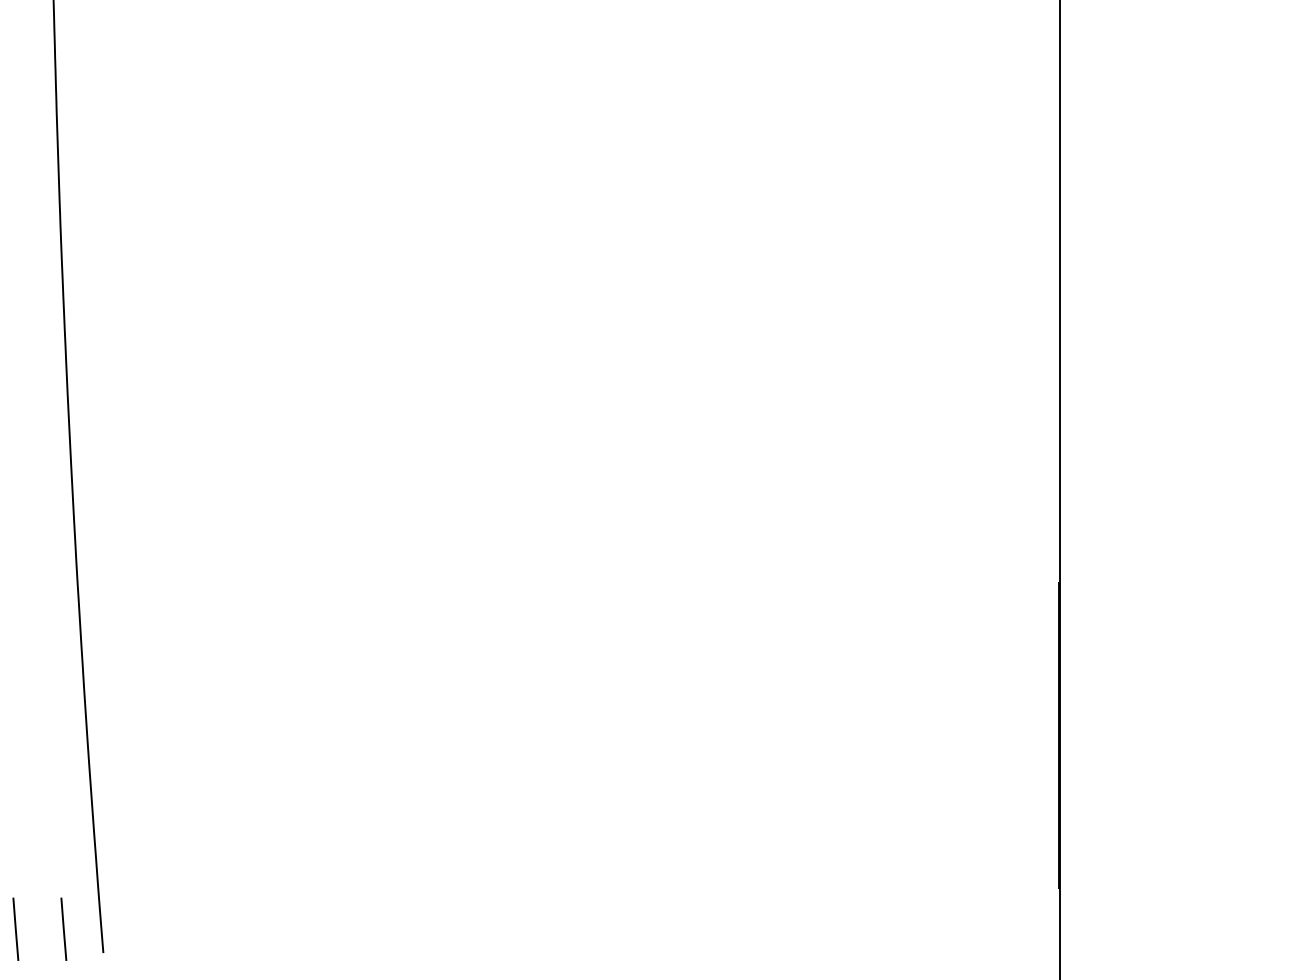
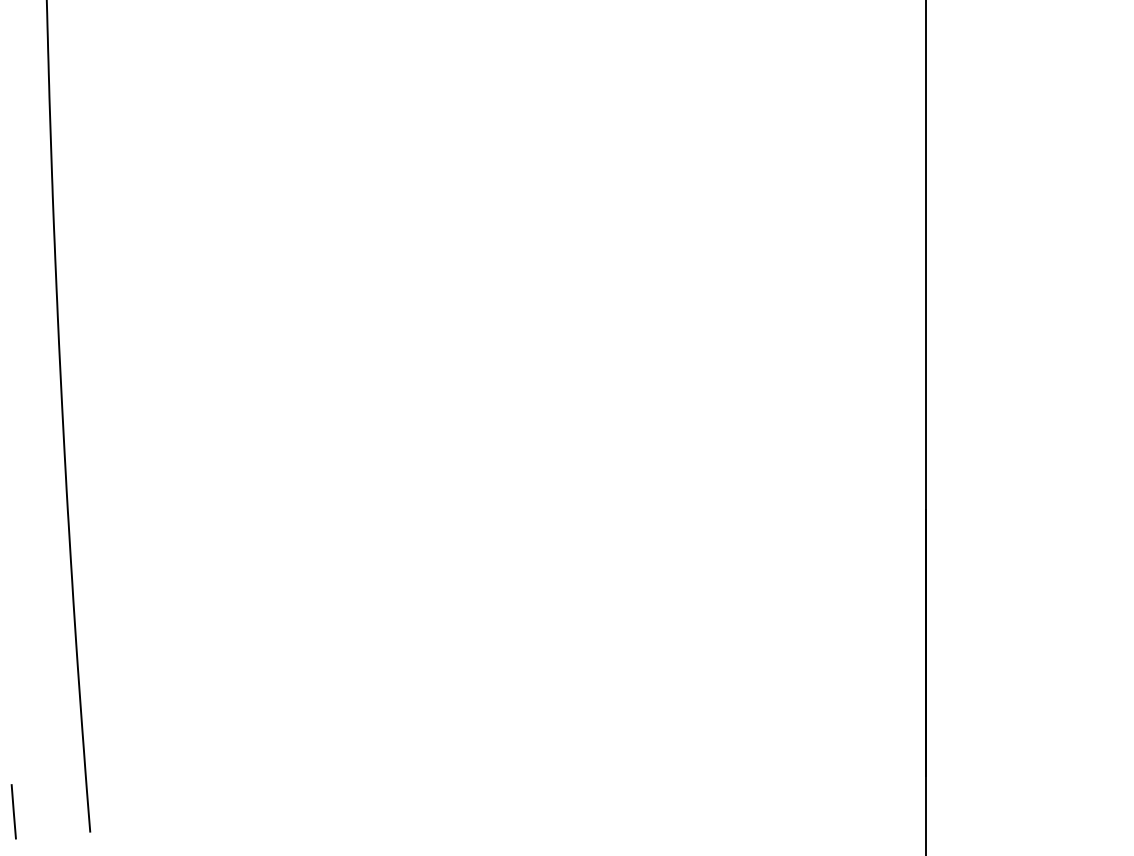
line: (63, 928) -> (55, 811), removed

